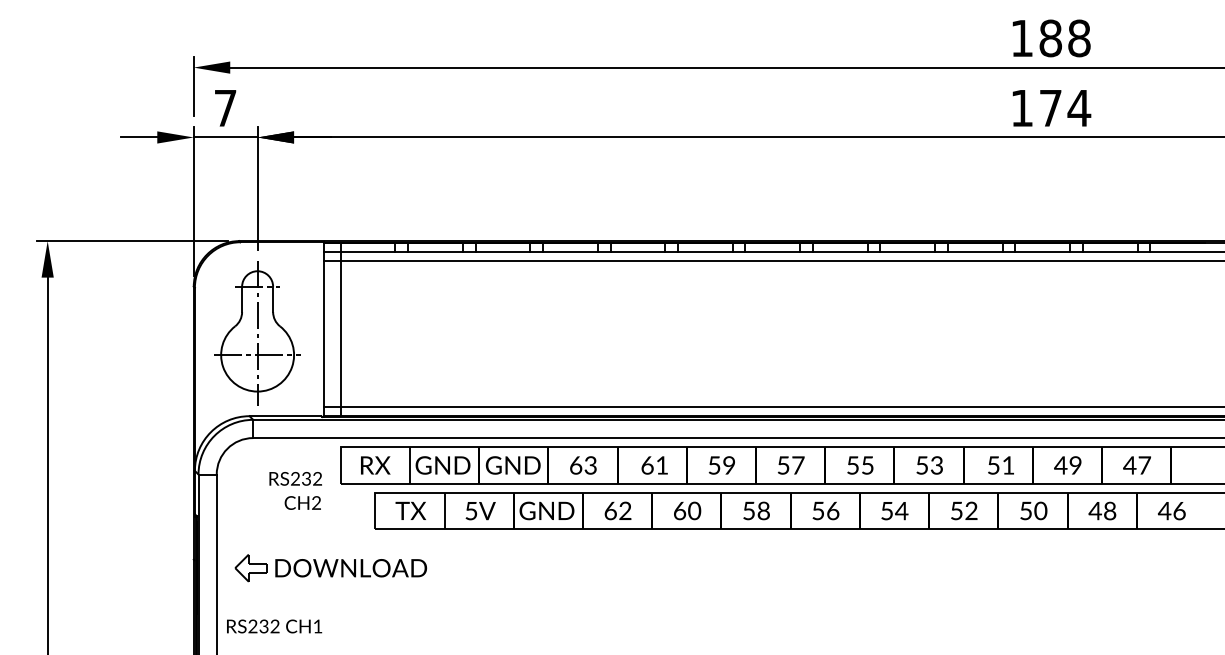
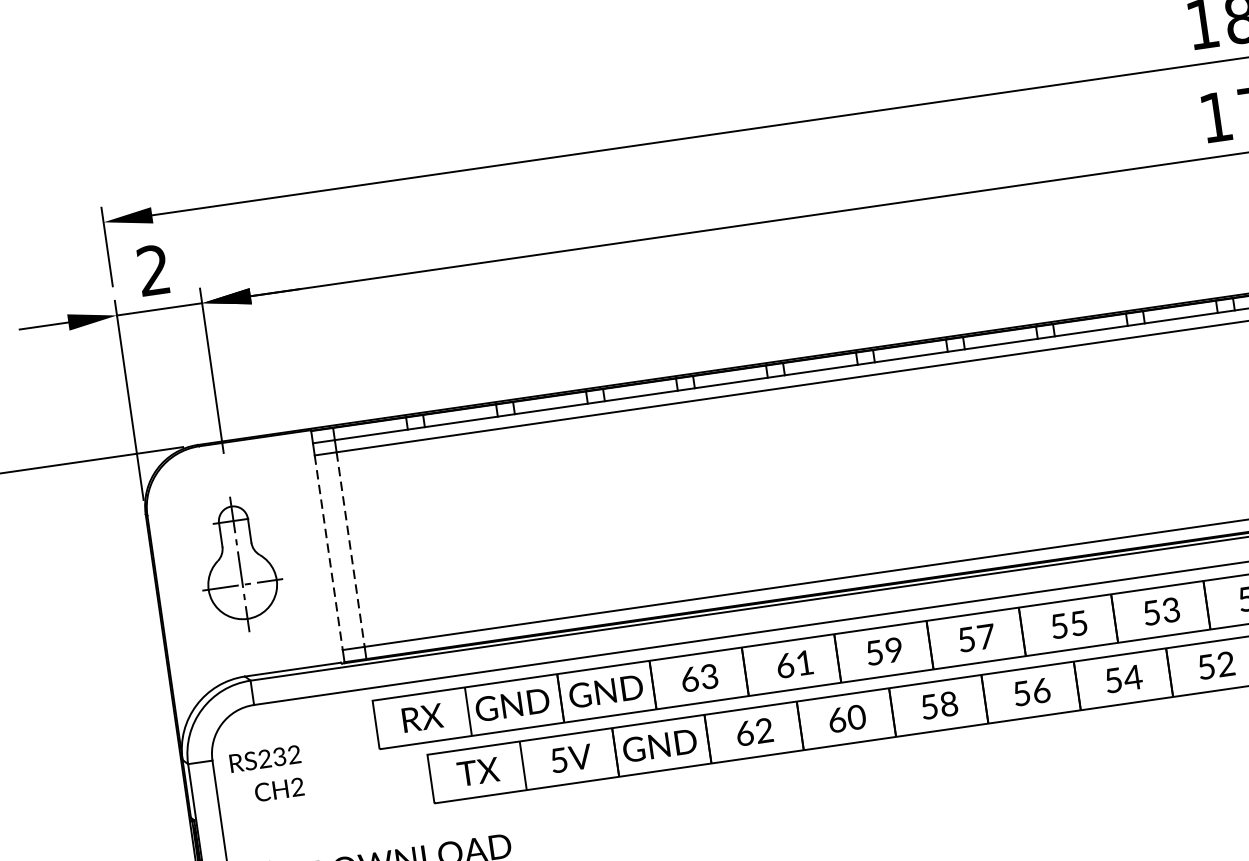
text: (225, 107) -> (153, 269), 7 -> 2
part: (257, 333) -> (239, 564), size x0.7
line: (324, 334) -> (329, 553), solid -> dashed
line: (340, 334) -> (350, 550), solid -> dashed
text: (295, 490) -> (267, 774), moved

